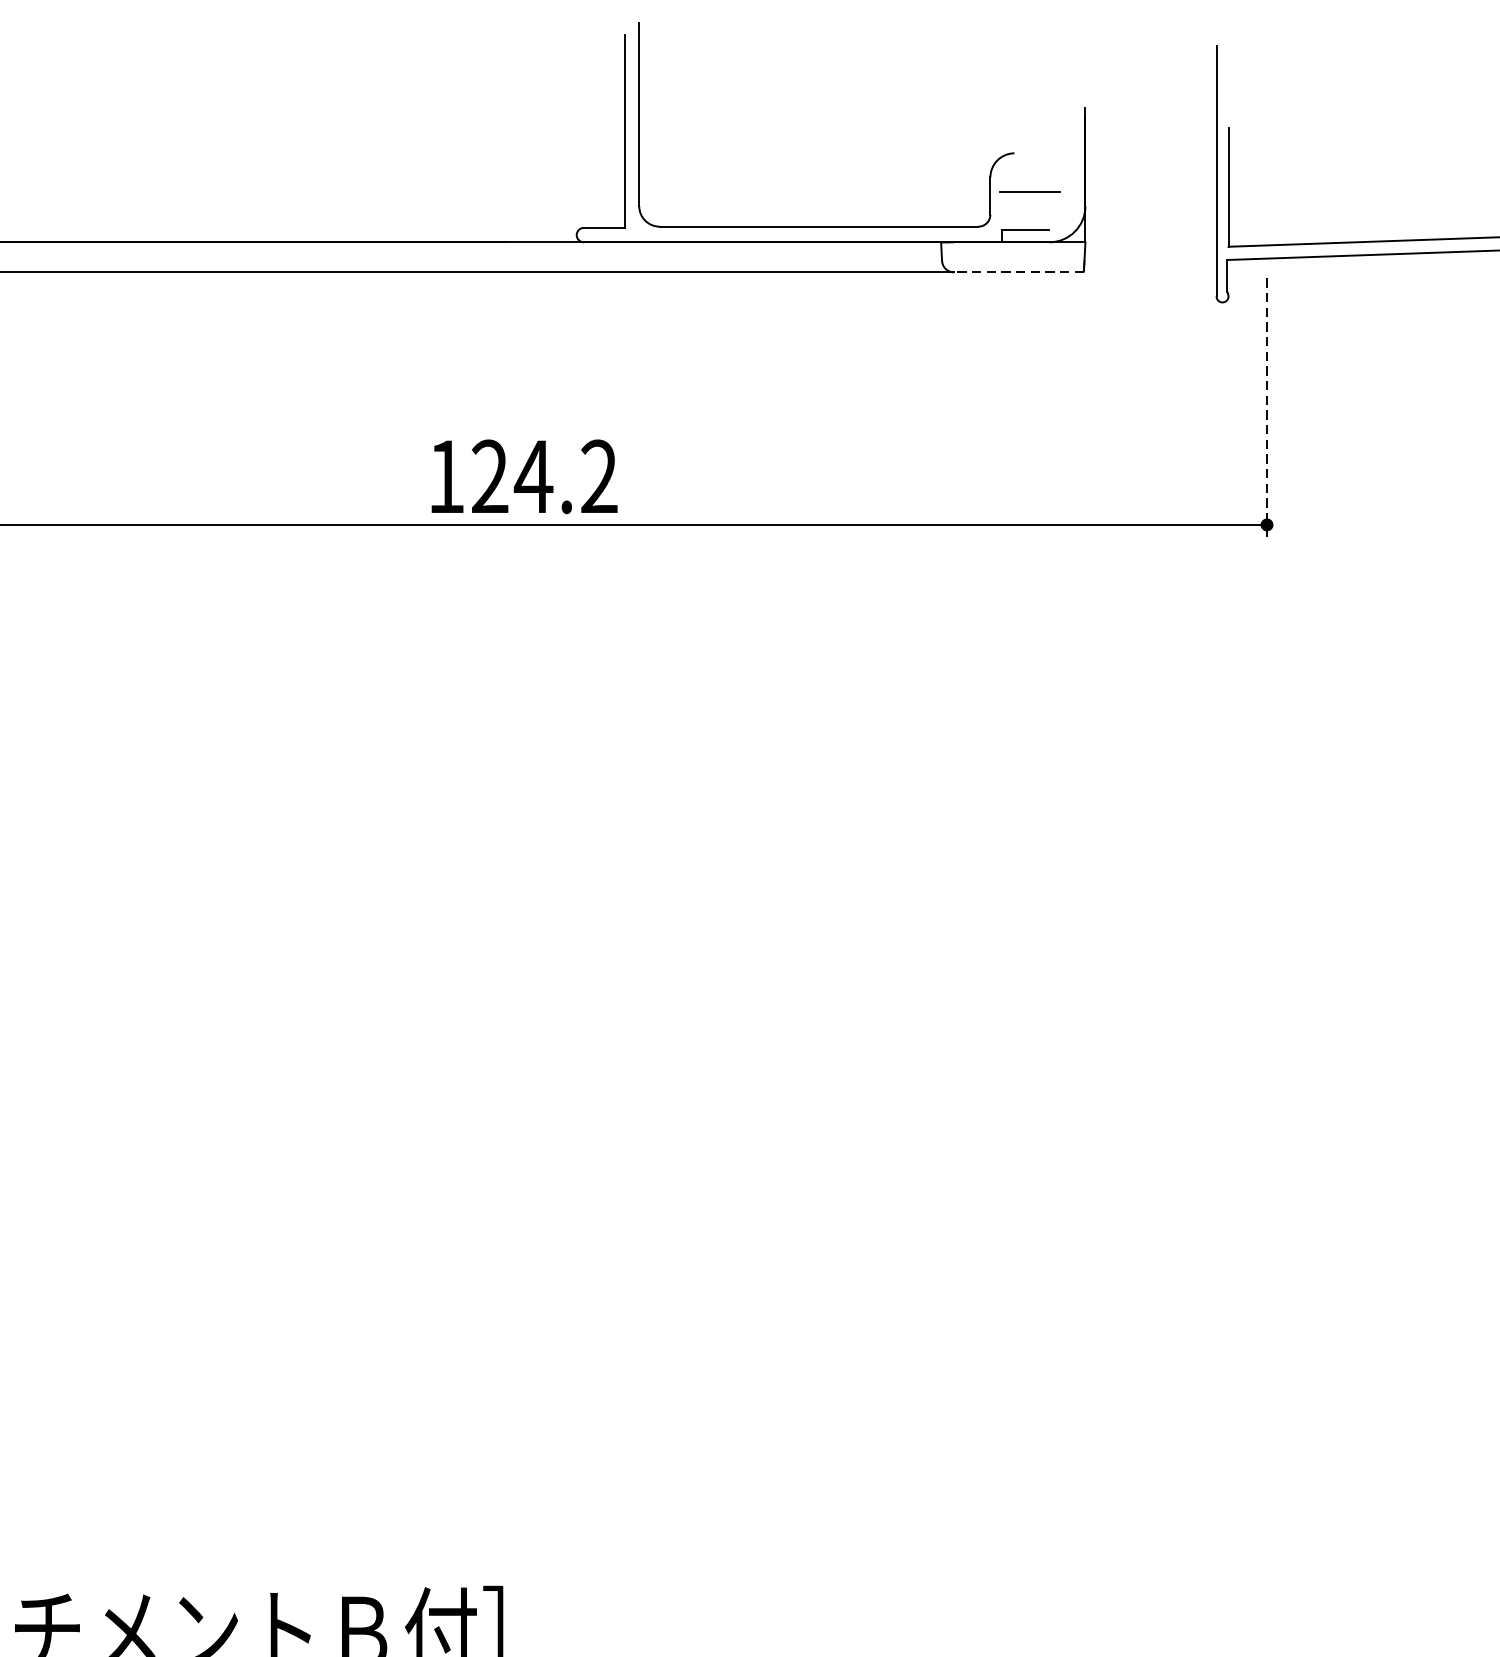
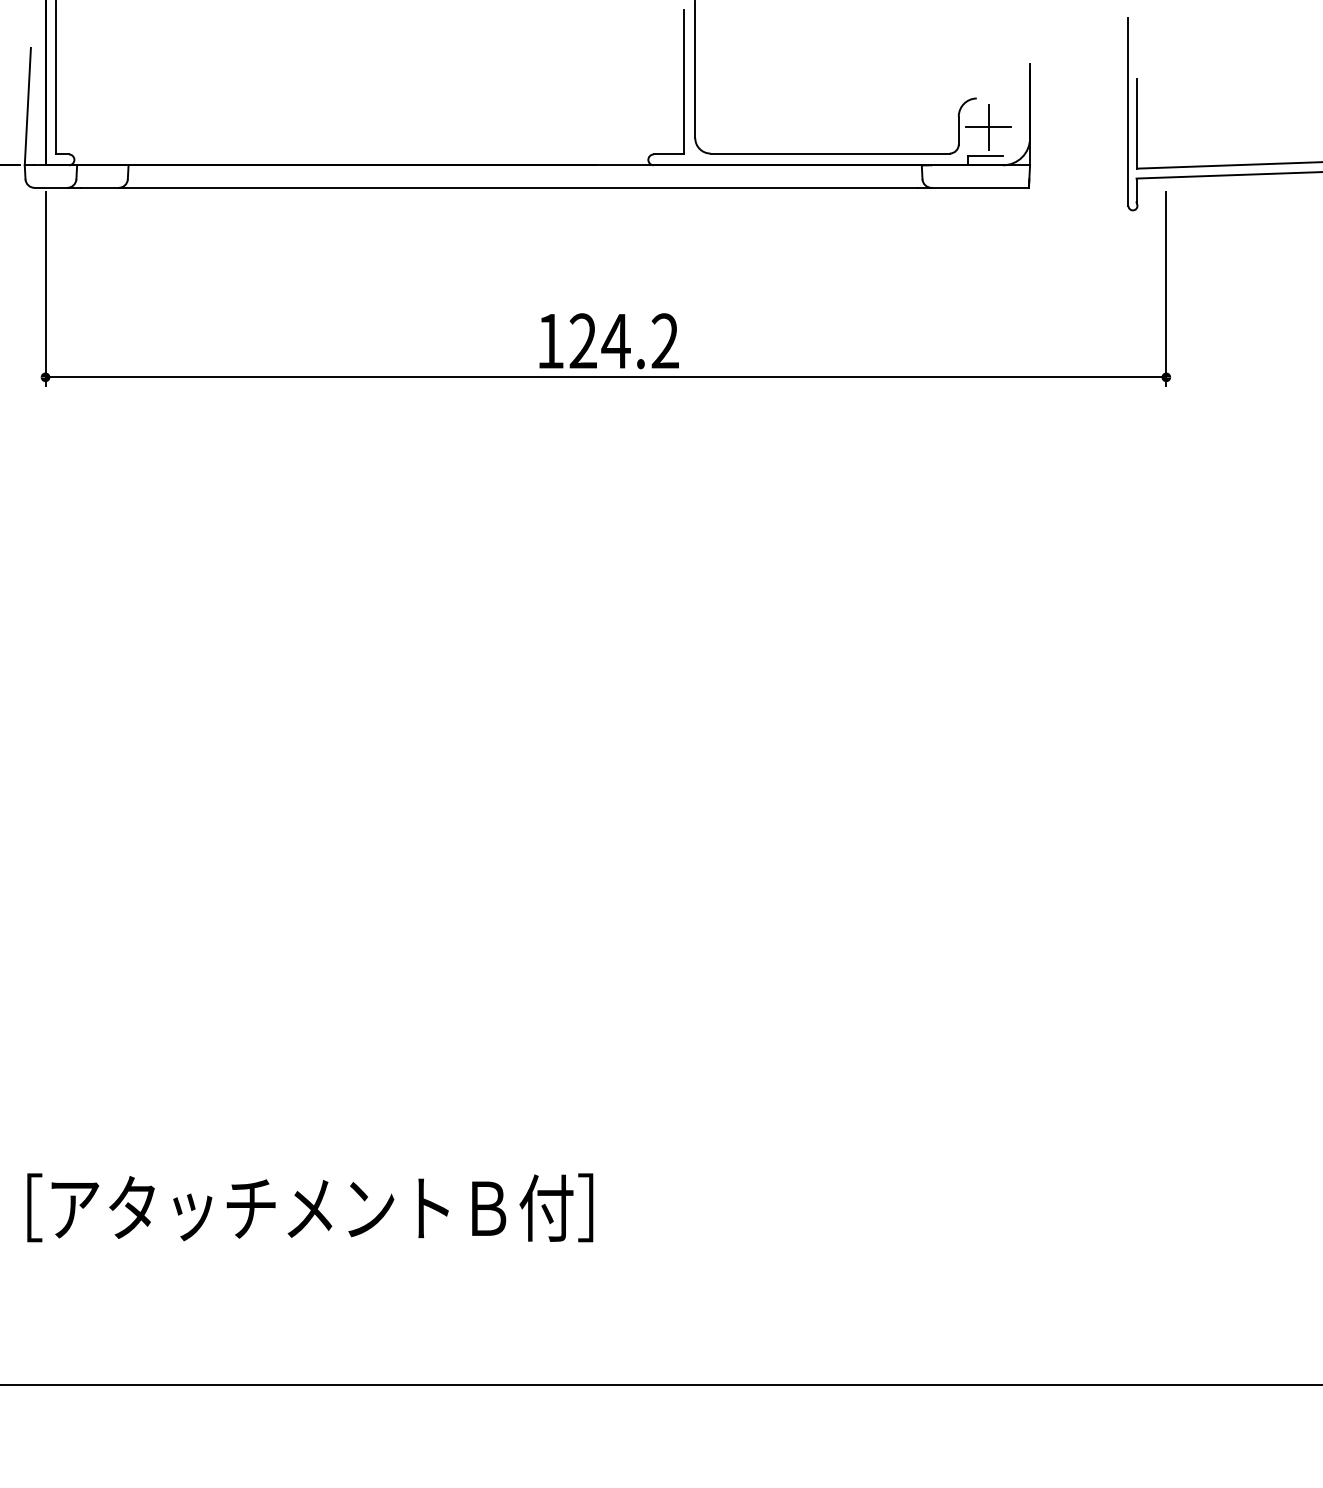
line: (1030, 190) -> (988, 126), added
line: (1019, 271) -> (980, 187), dashed -> solid
line: (1267, 407) -> (1166, 289), dashed -> solid

